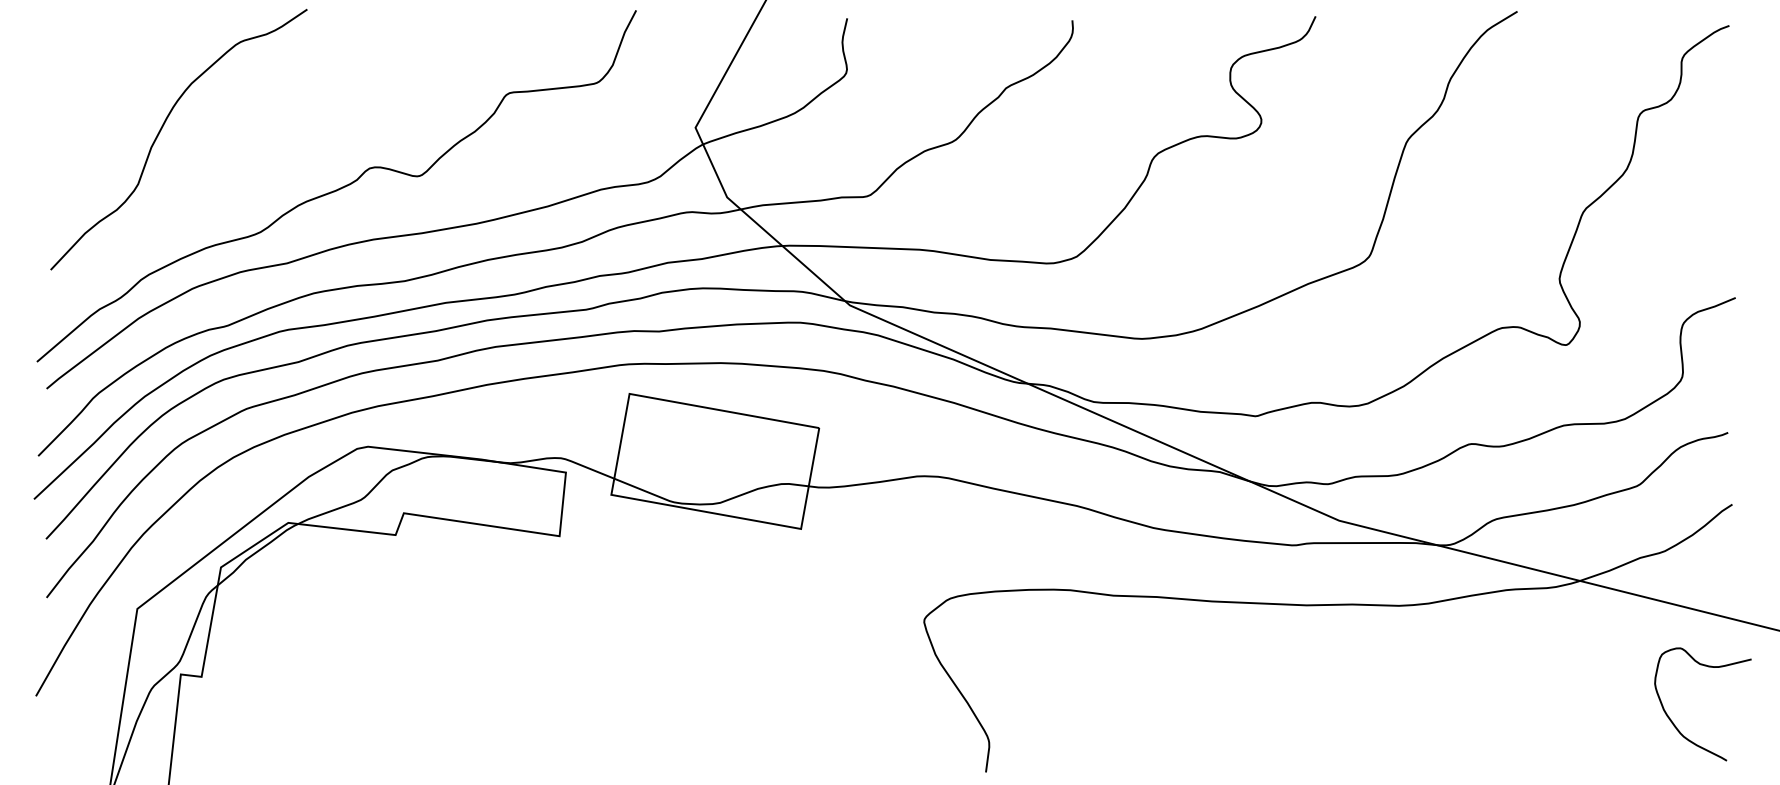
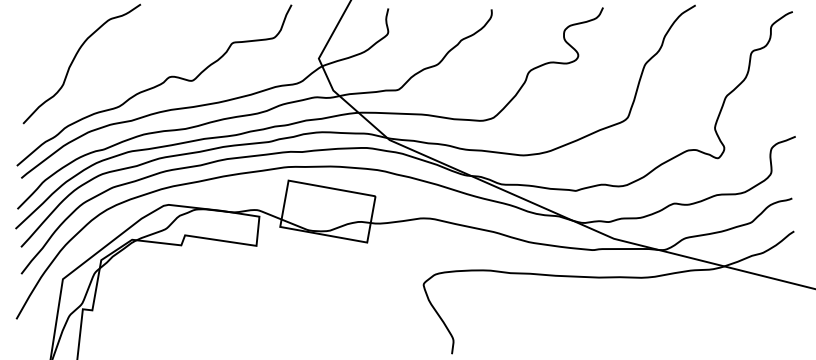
curve: (1674, 720) -> (767, 330), removed

